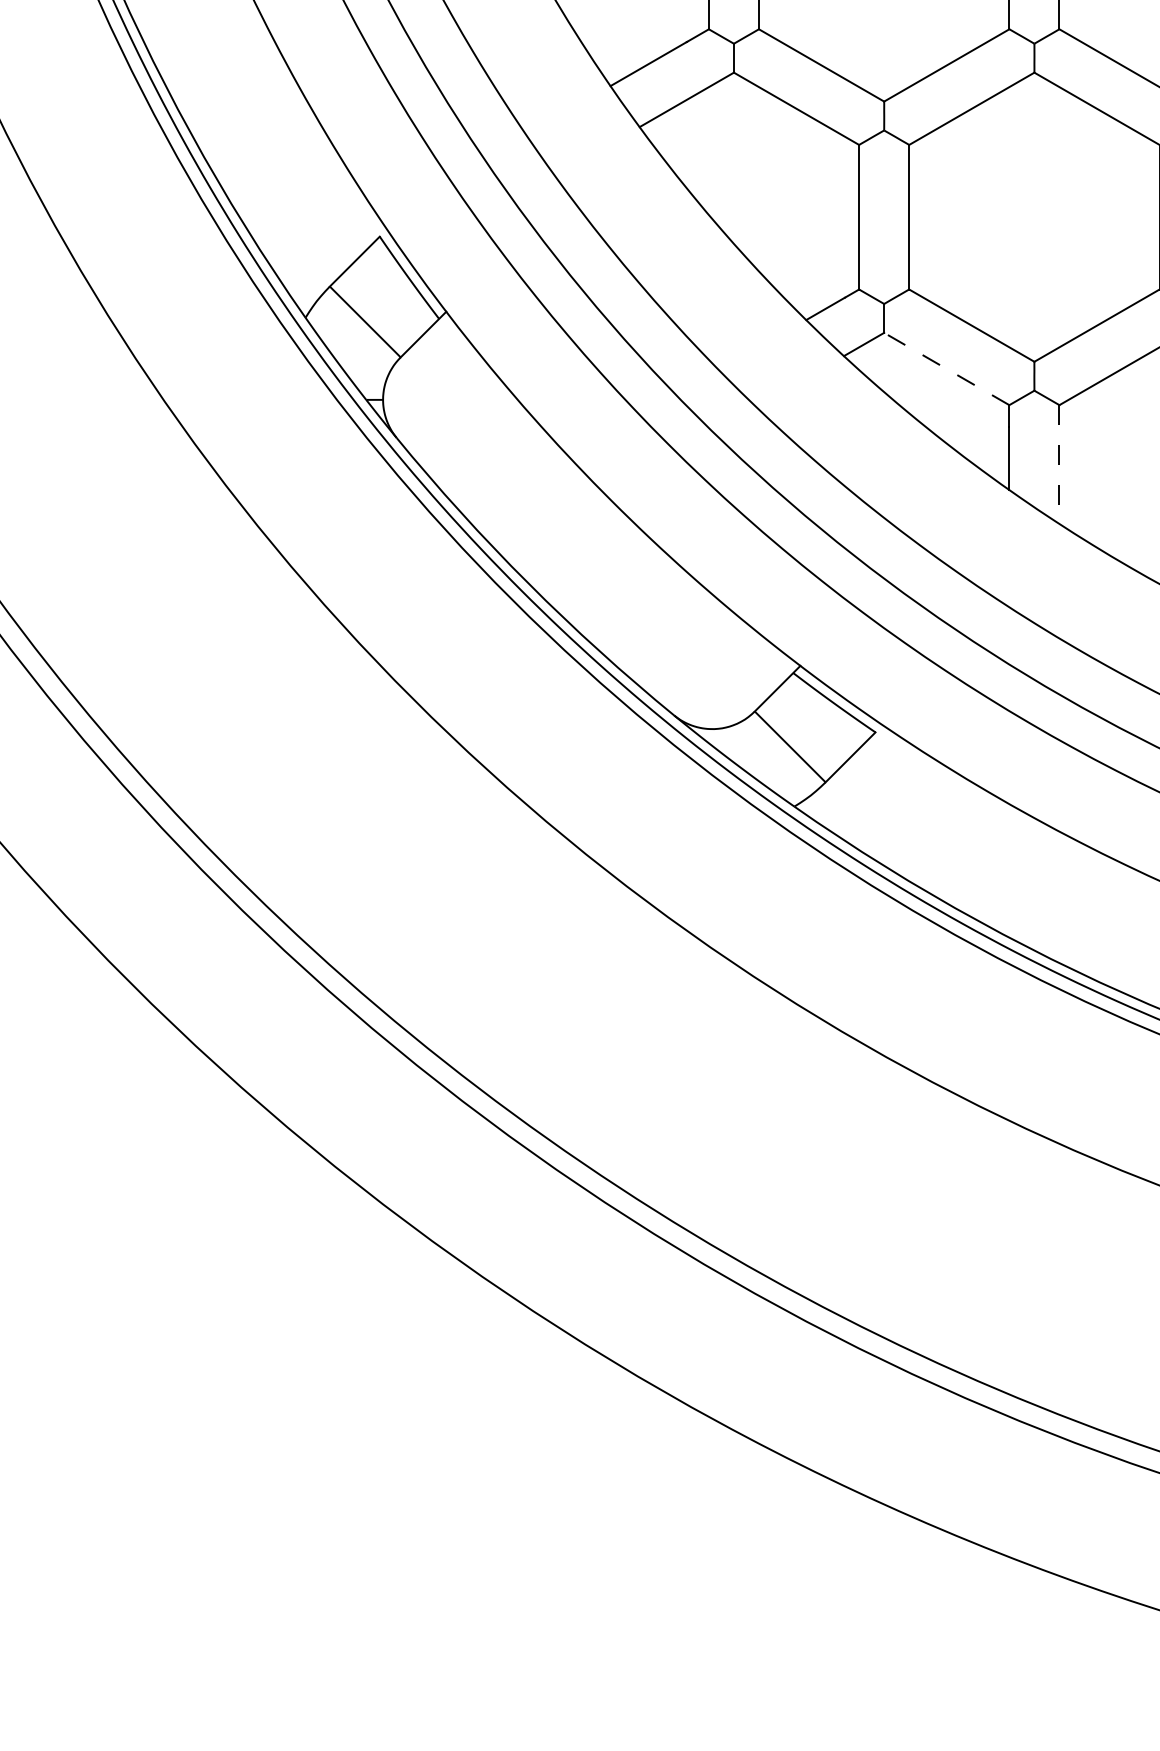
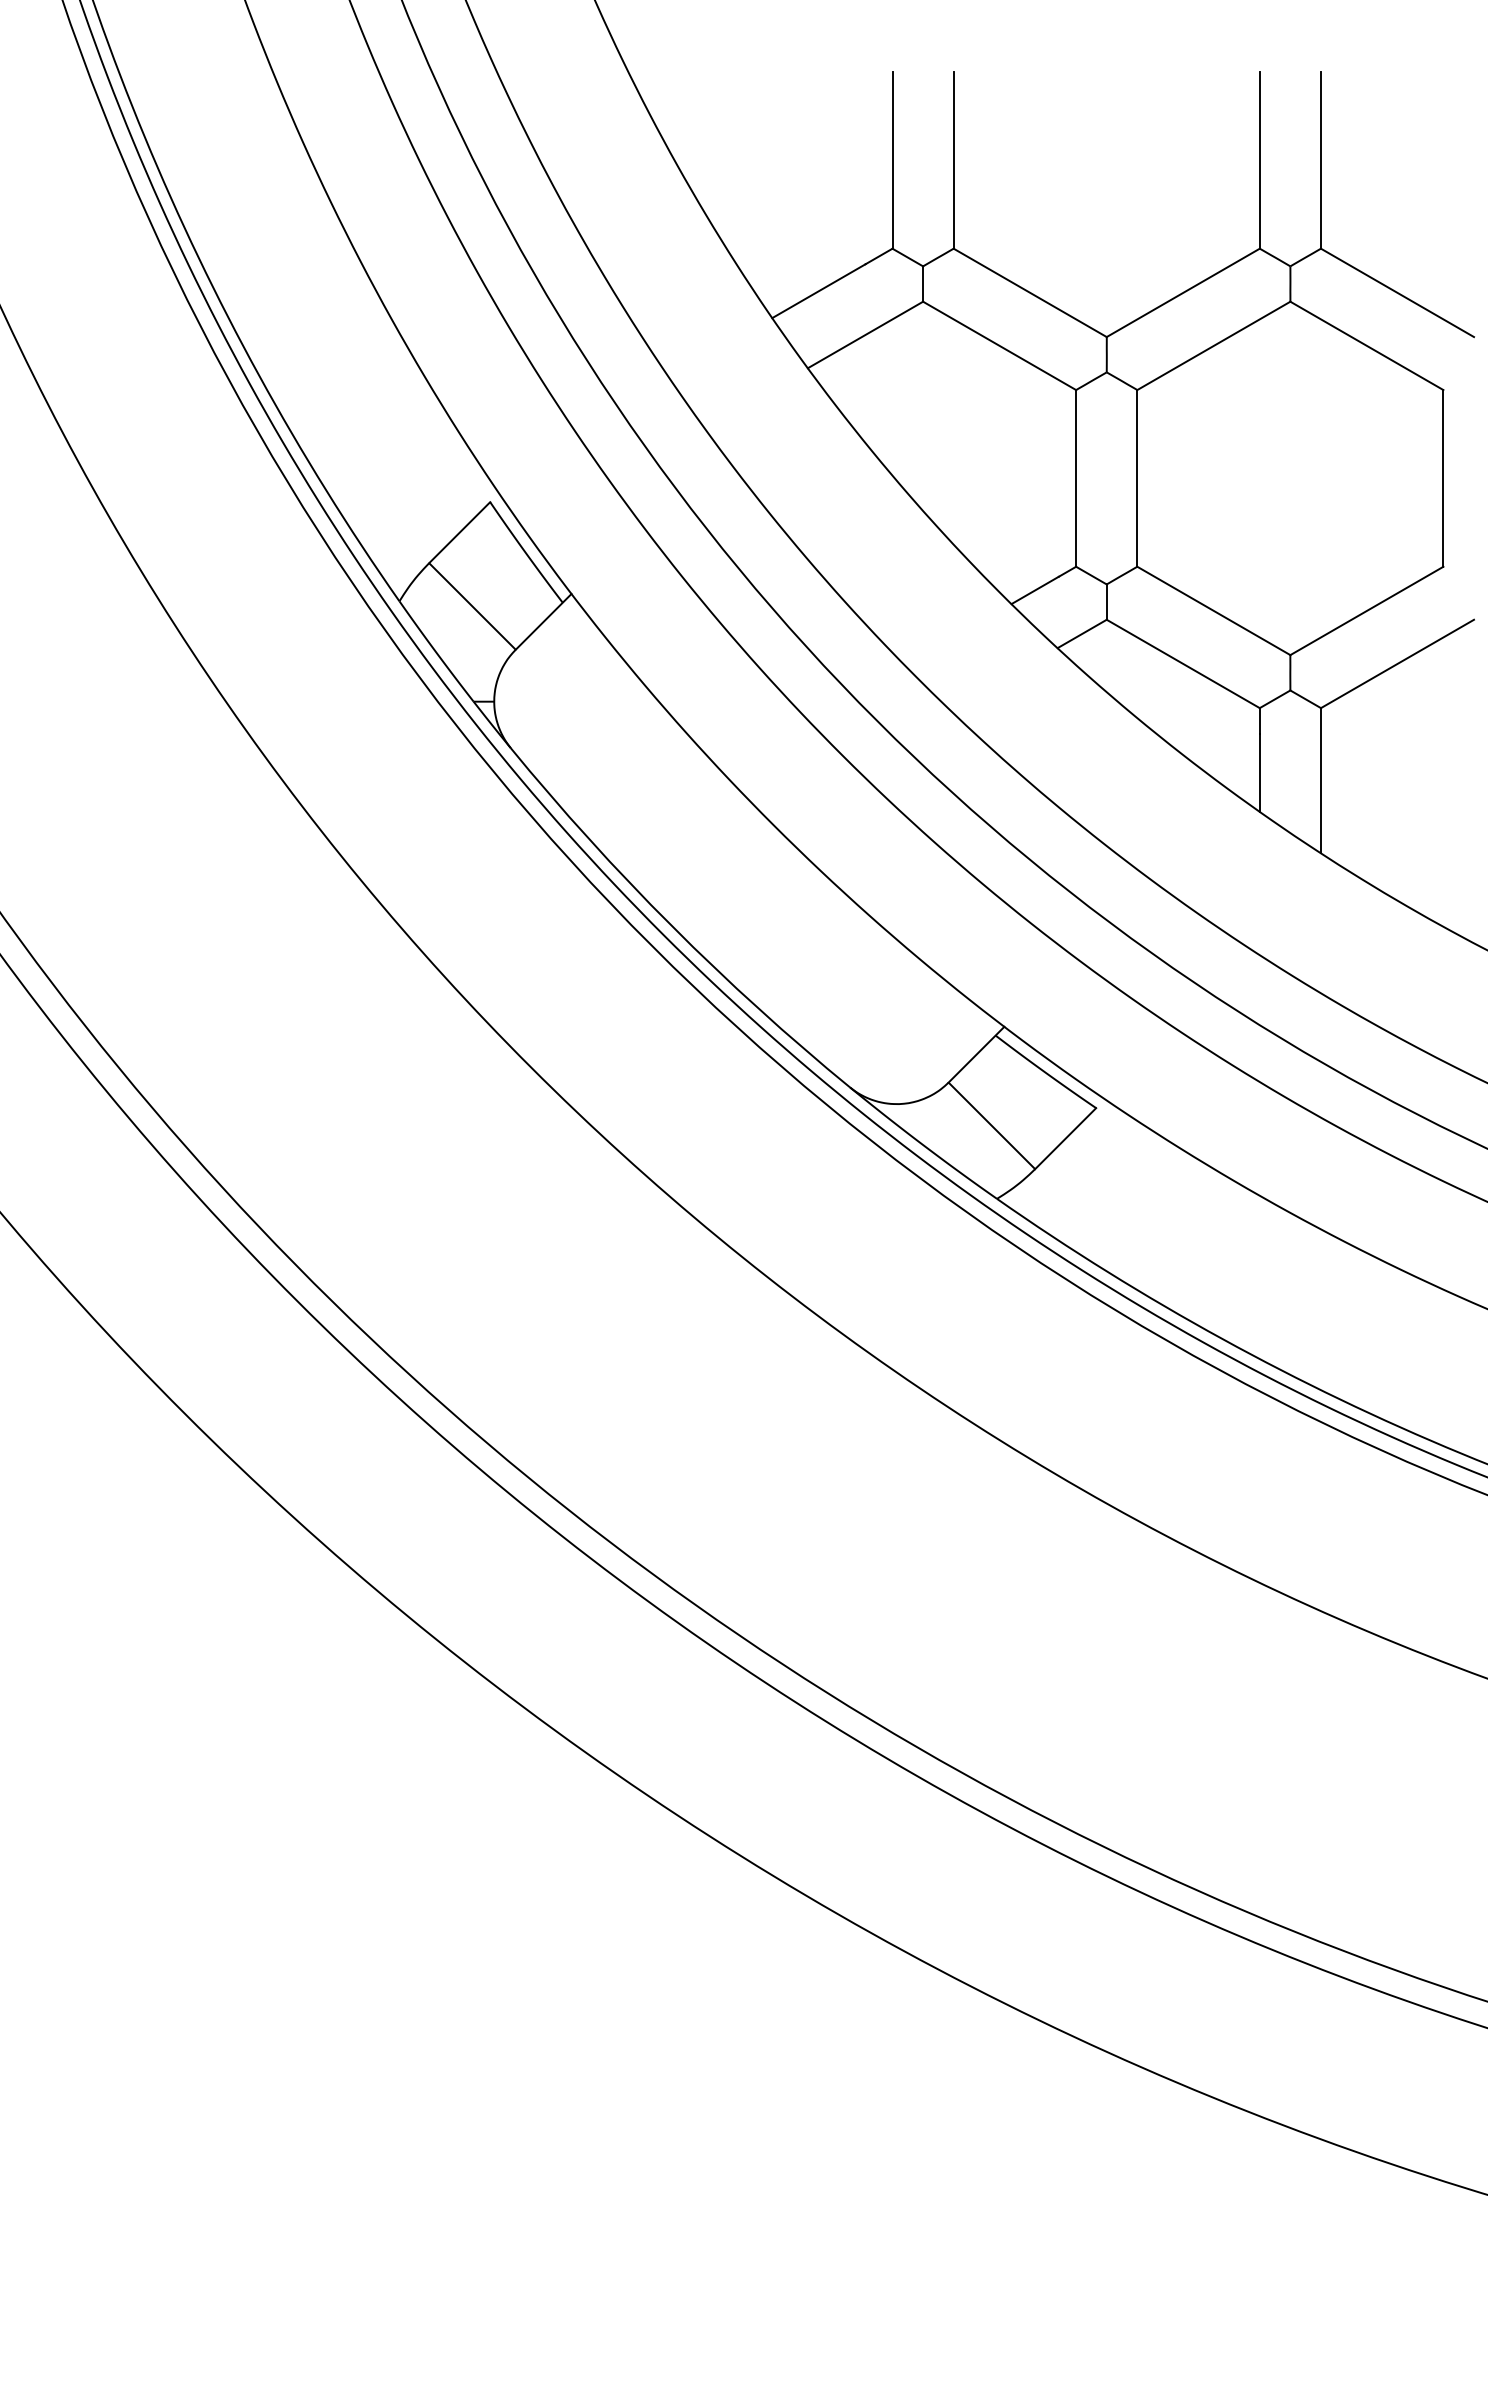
line: (946, 368) -> (1182, 663), dashed -> solid
line: (1059, 464) -> (1320, 780), dashed -> solid

